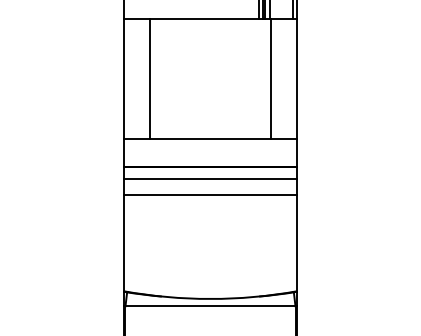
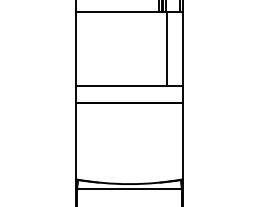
line: (150, 78) -> (92, 48), removed
line: (210, 177) -> (129, 109), removed
line: (210, 195) -> (129, 120), removed

